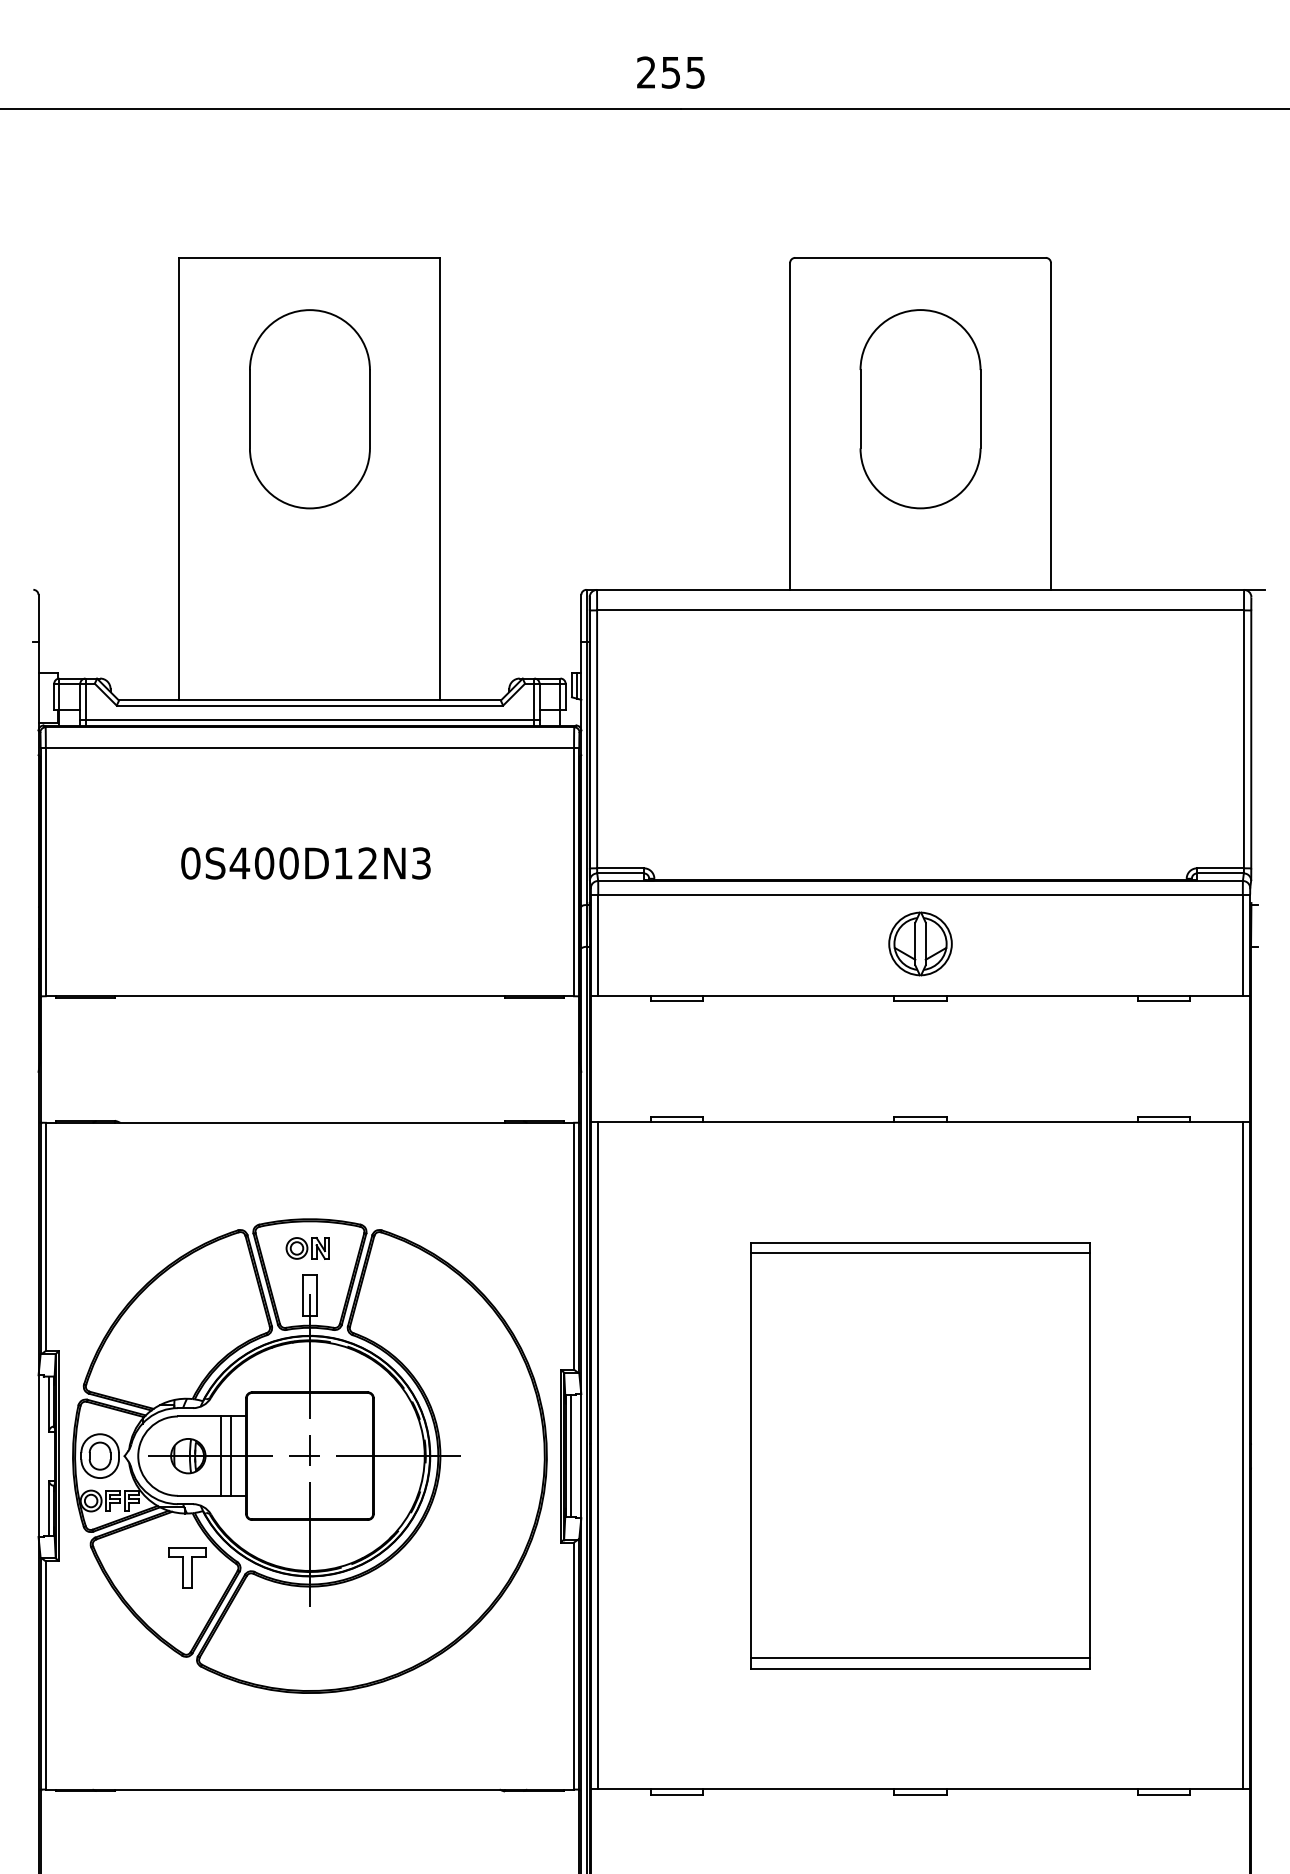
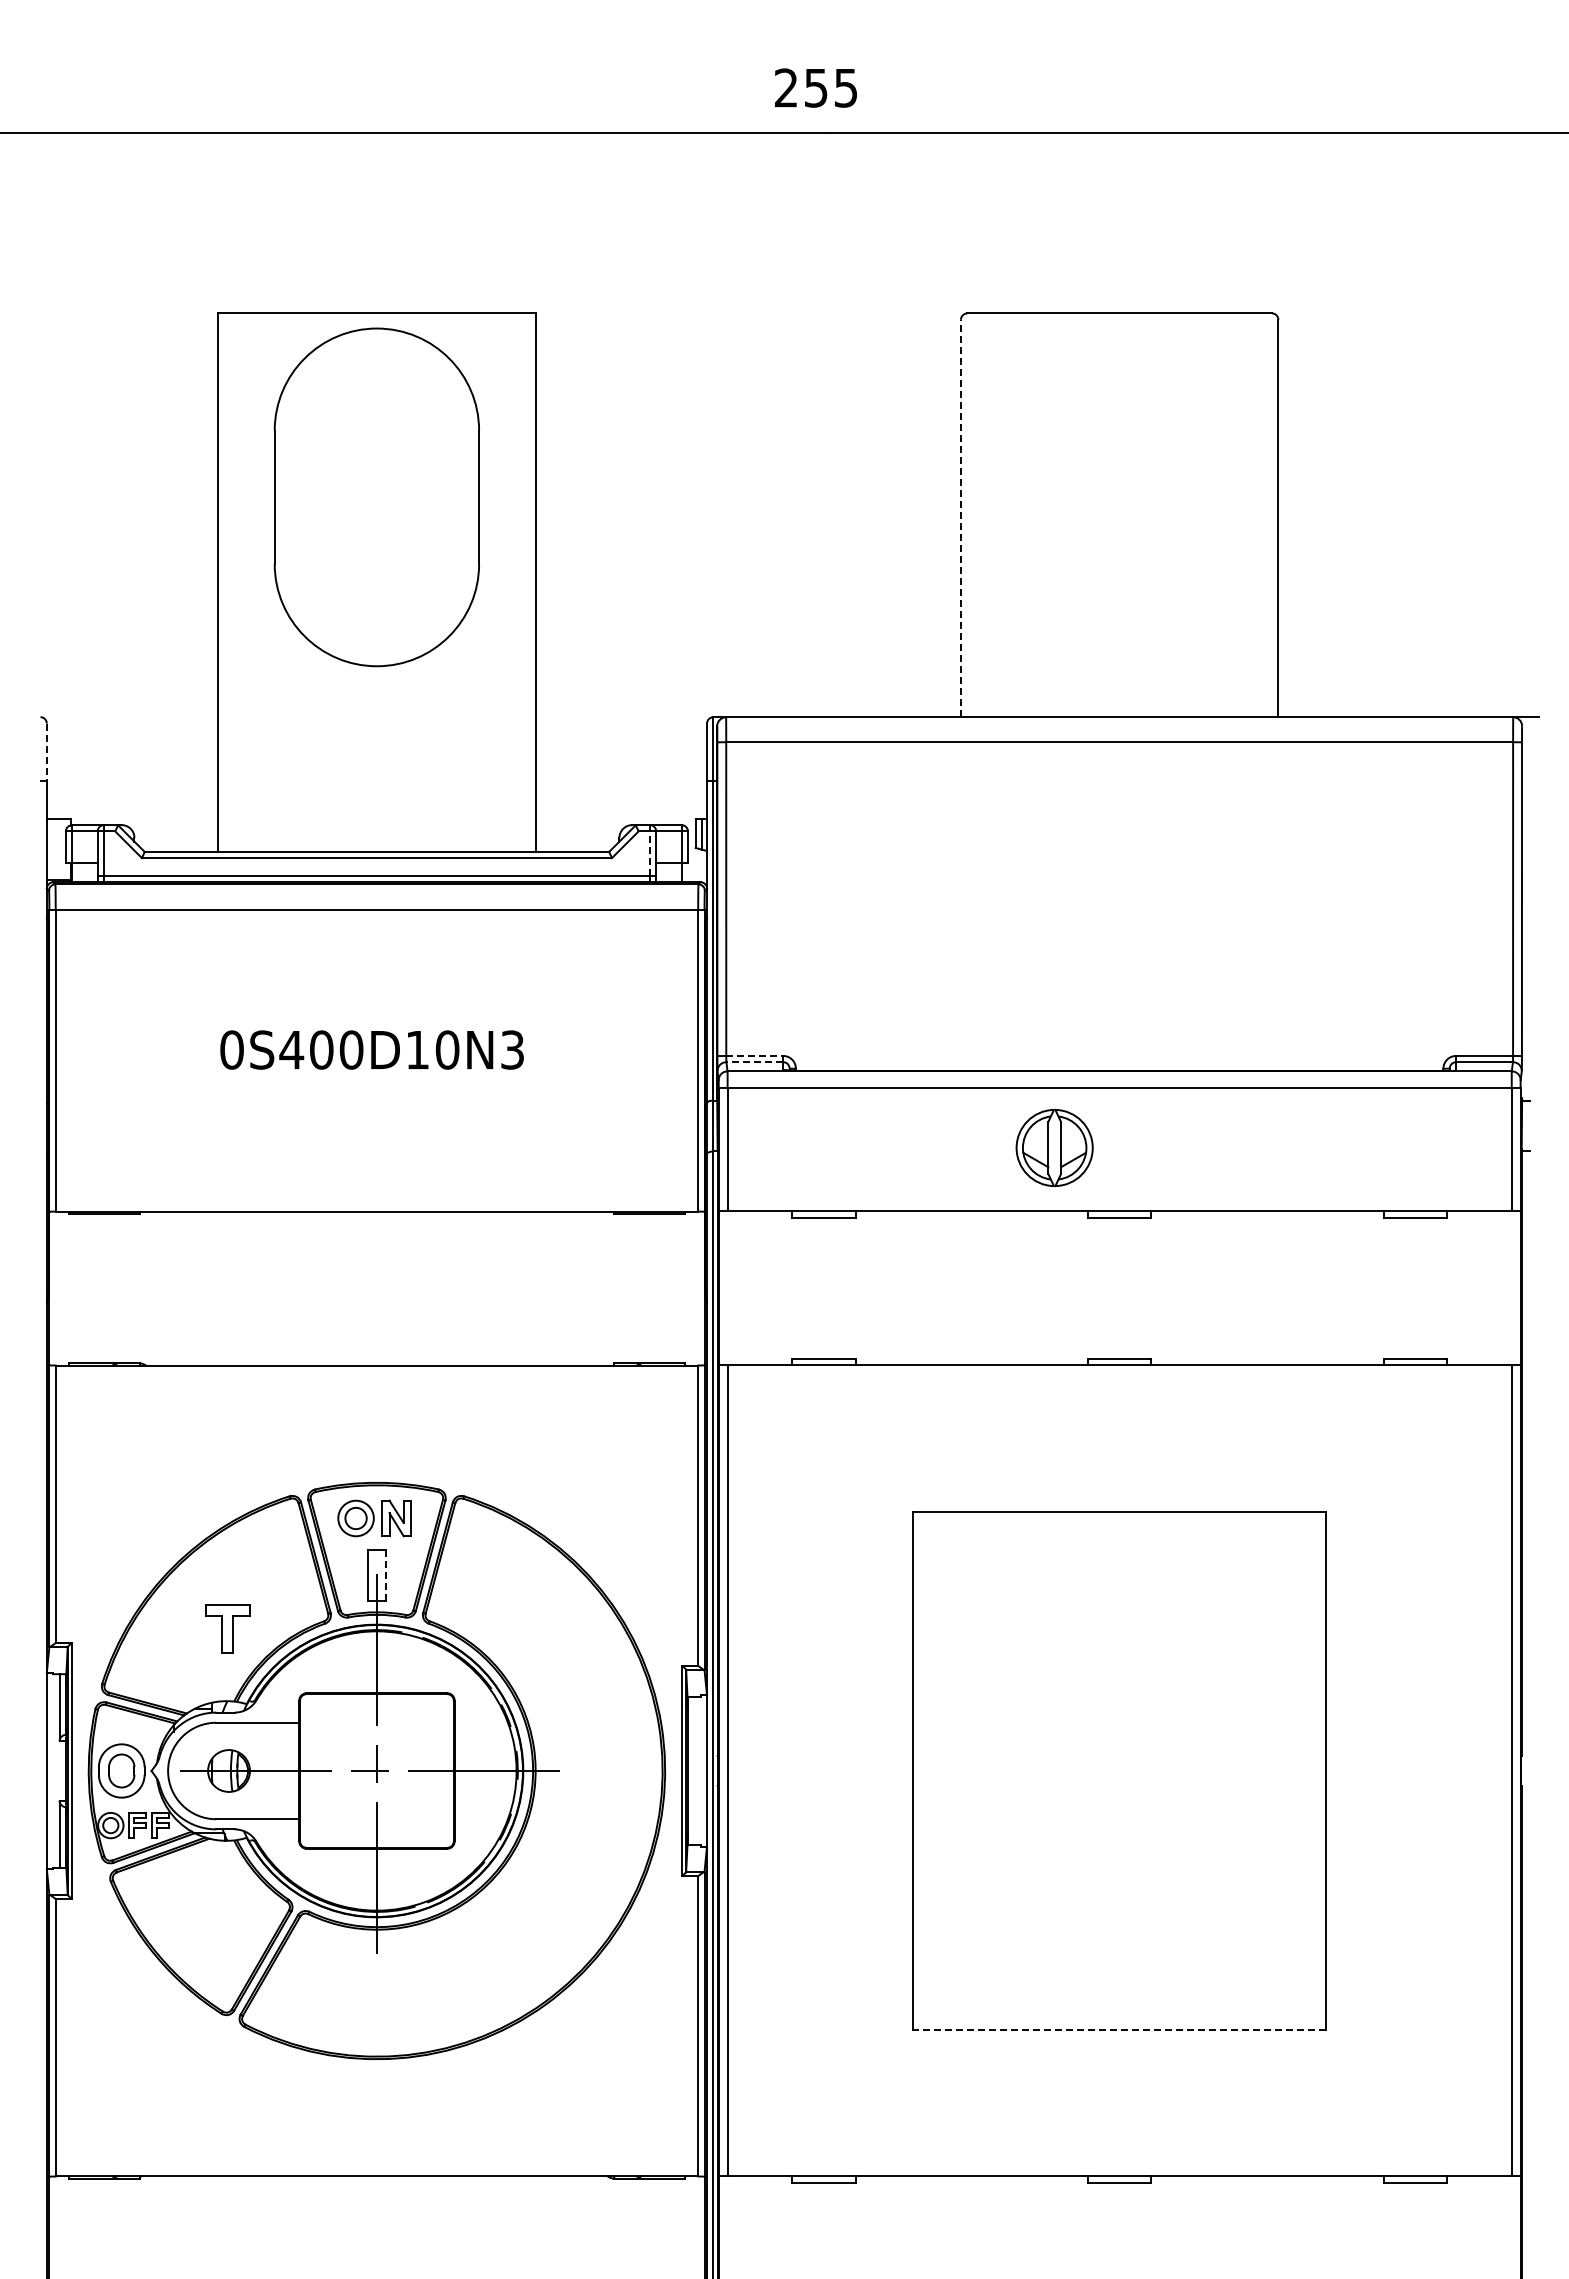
part: (309, 409) -> (376, 497), size x1.4
part: (920, 409) -> (1119, 497), removed
line: (789, 426) -> (960, 518), solid -> dashed
line: (38, 618) -> (46, 752), solid -> dashed
line: (534, 701) -> (649, 853), solid -> dashed
text: (367, 863) -> (447, 1049), 0S400D12N3 -> 0S400D10N3
line: (621, 867) -> (755, 1055), solid -> dashed
line: (620, 873) -> (754, 1062), solid -> dashed
part: (920, 943) -> (1054, 1147), moved
part: (307, 1247) -> (373, 1517), size x1.4
line: (920, 1253) -> (1119, 1524), removed
line: (316, 1295) -> (385, 1575), solid -> dashed
line: (220, 1455) -> (268, 1770), removed
line: (231, 1455) -> (281, 1770), removed
line: (571, 1455) -> (694, 1770), removed
part: (187, 1567) -> (227, 1628), moved
line: (920, 1658) -> (1119, 2017), removed
line: (920, 1668) -> (1119, 2029), solid -> dashed

